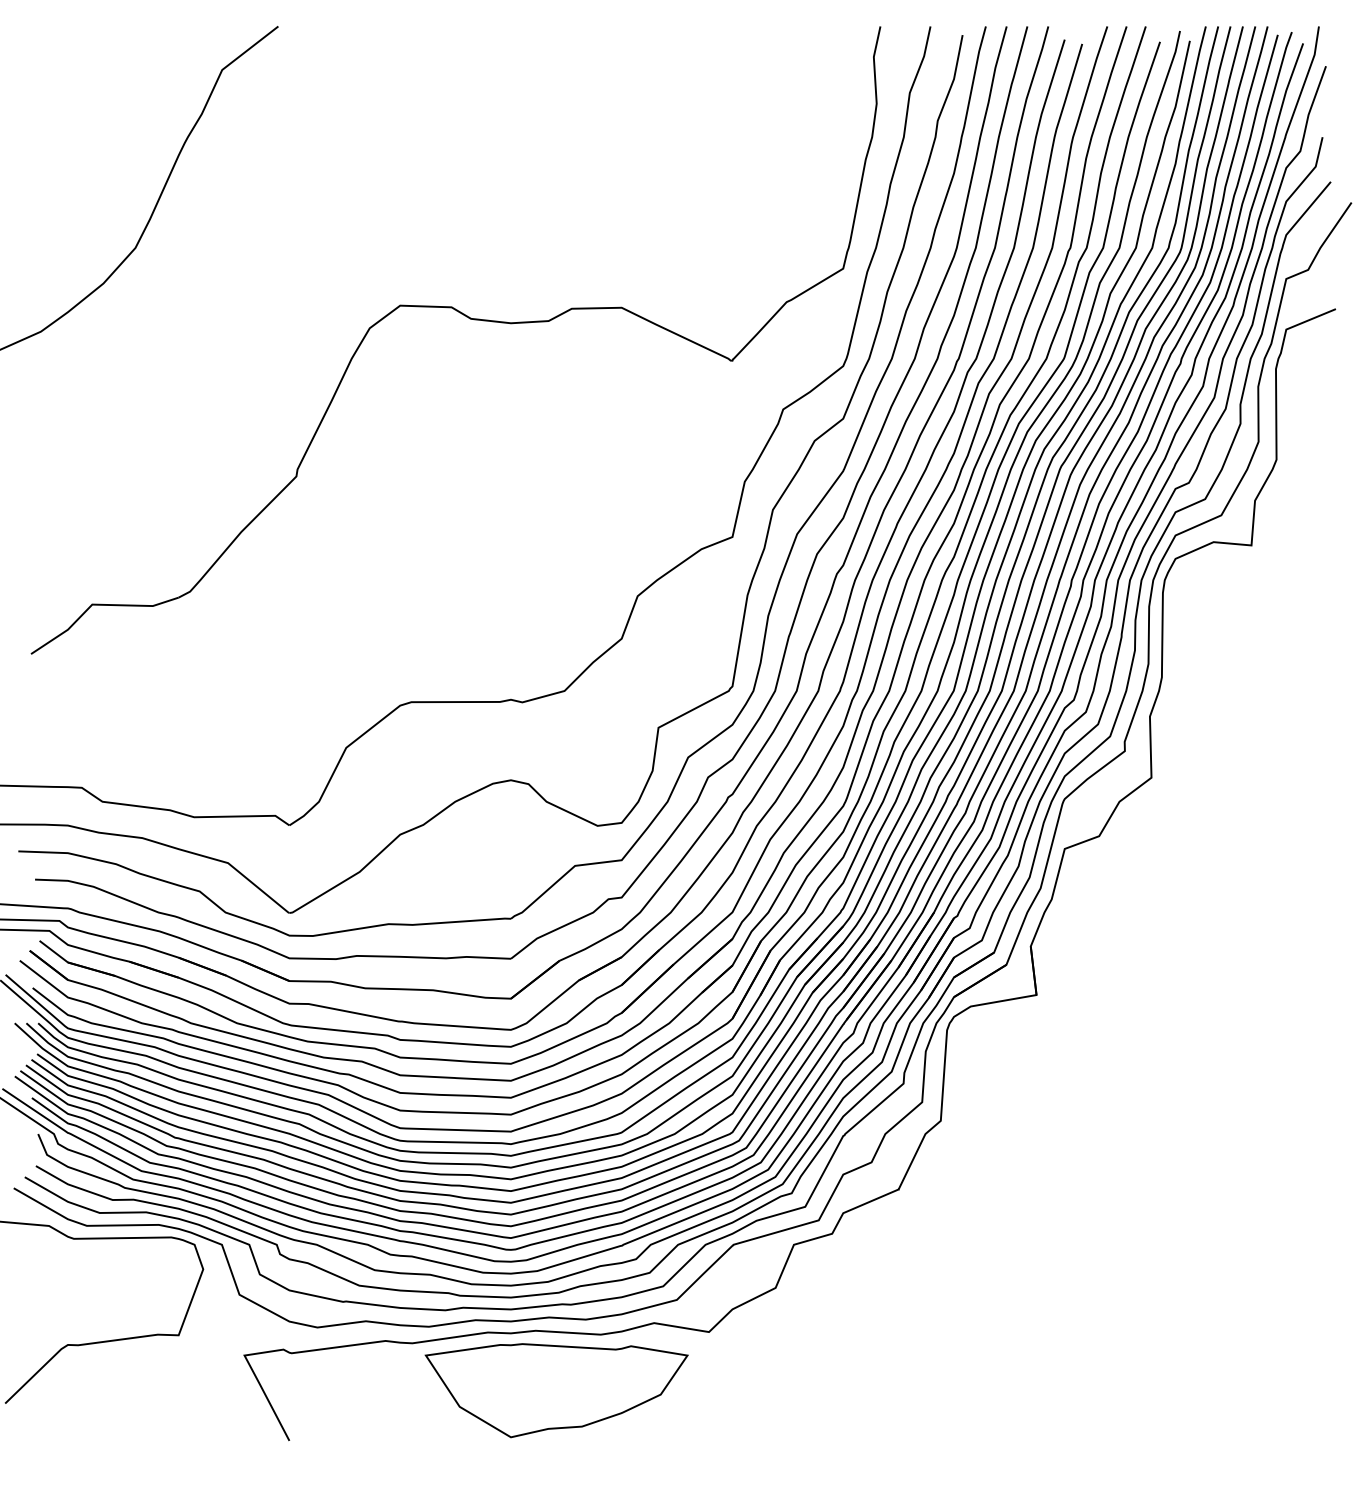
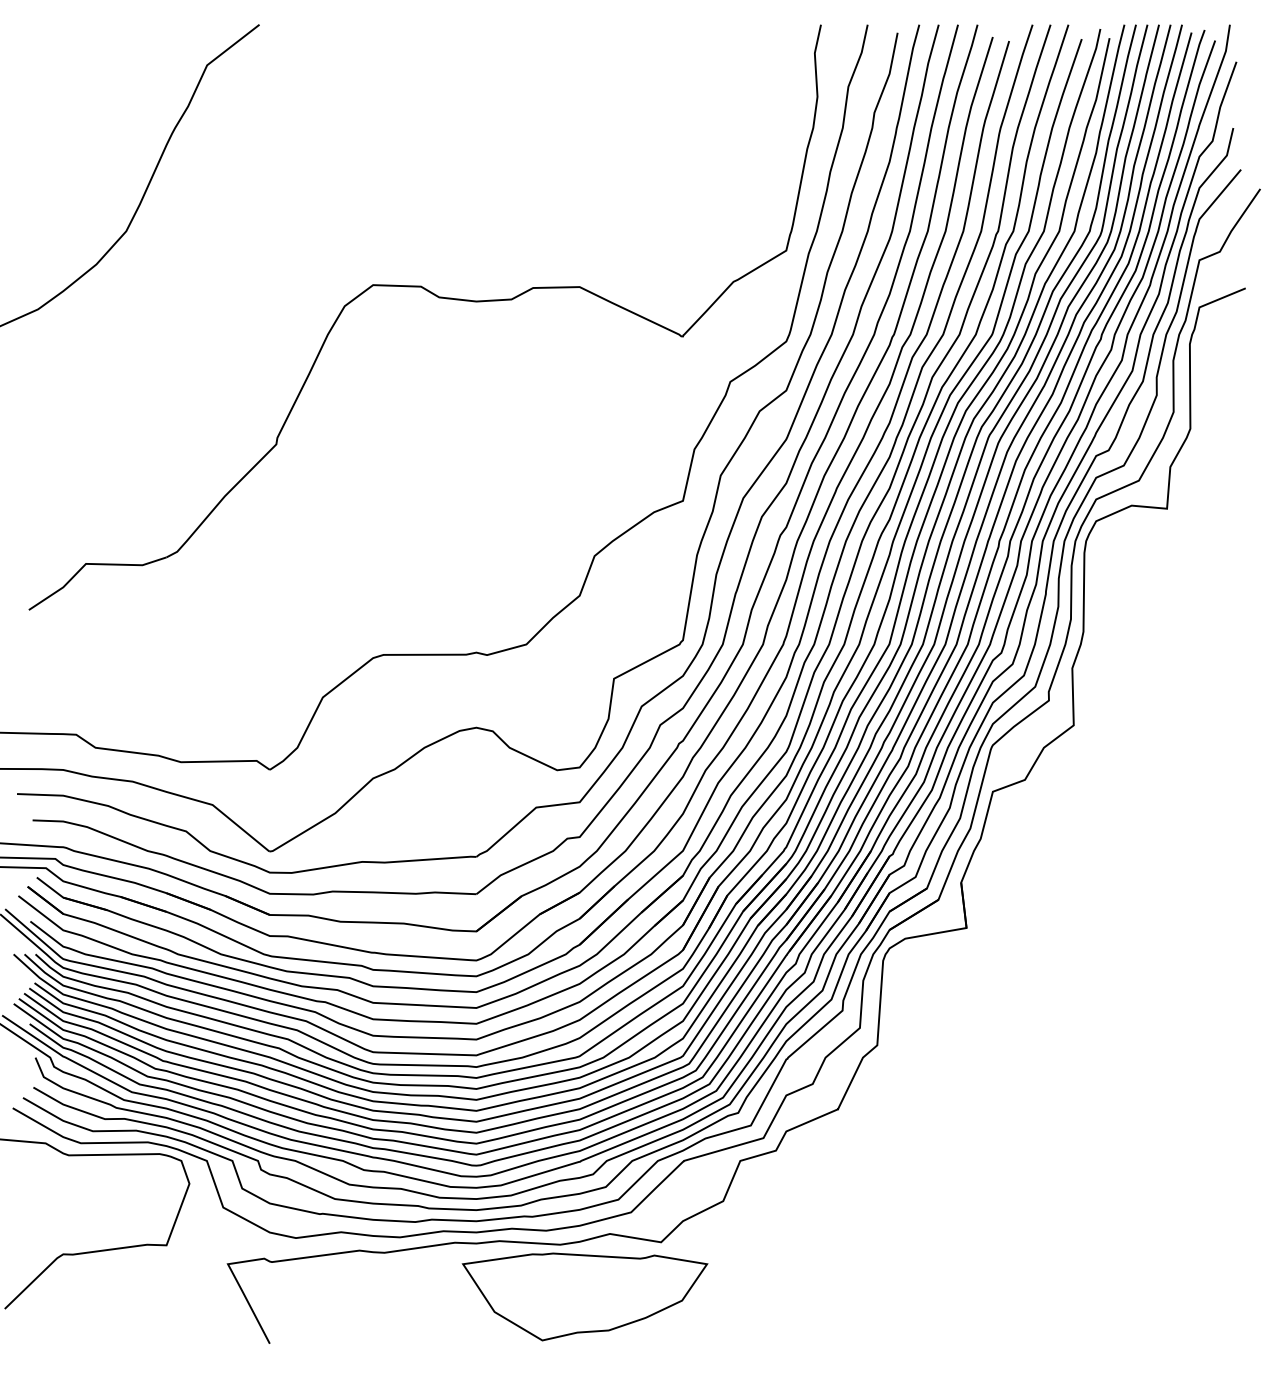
part: (556, 1390) -> (584, 1296), moved

